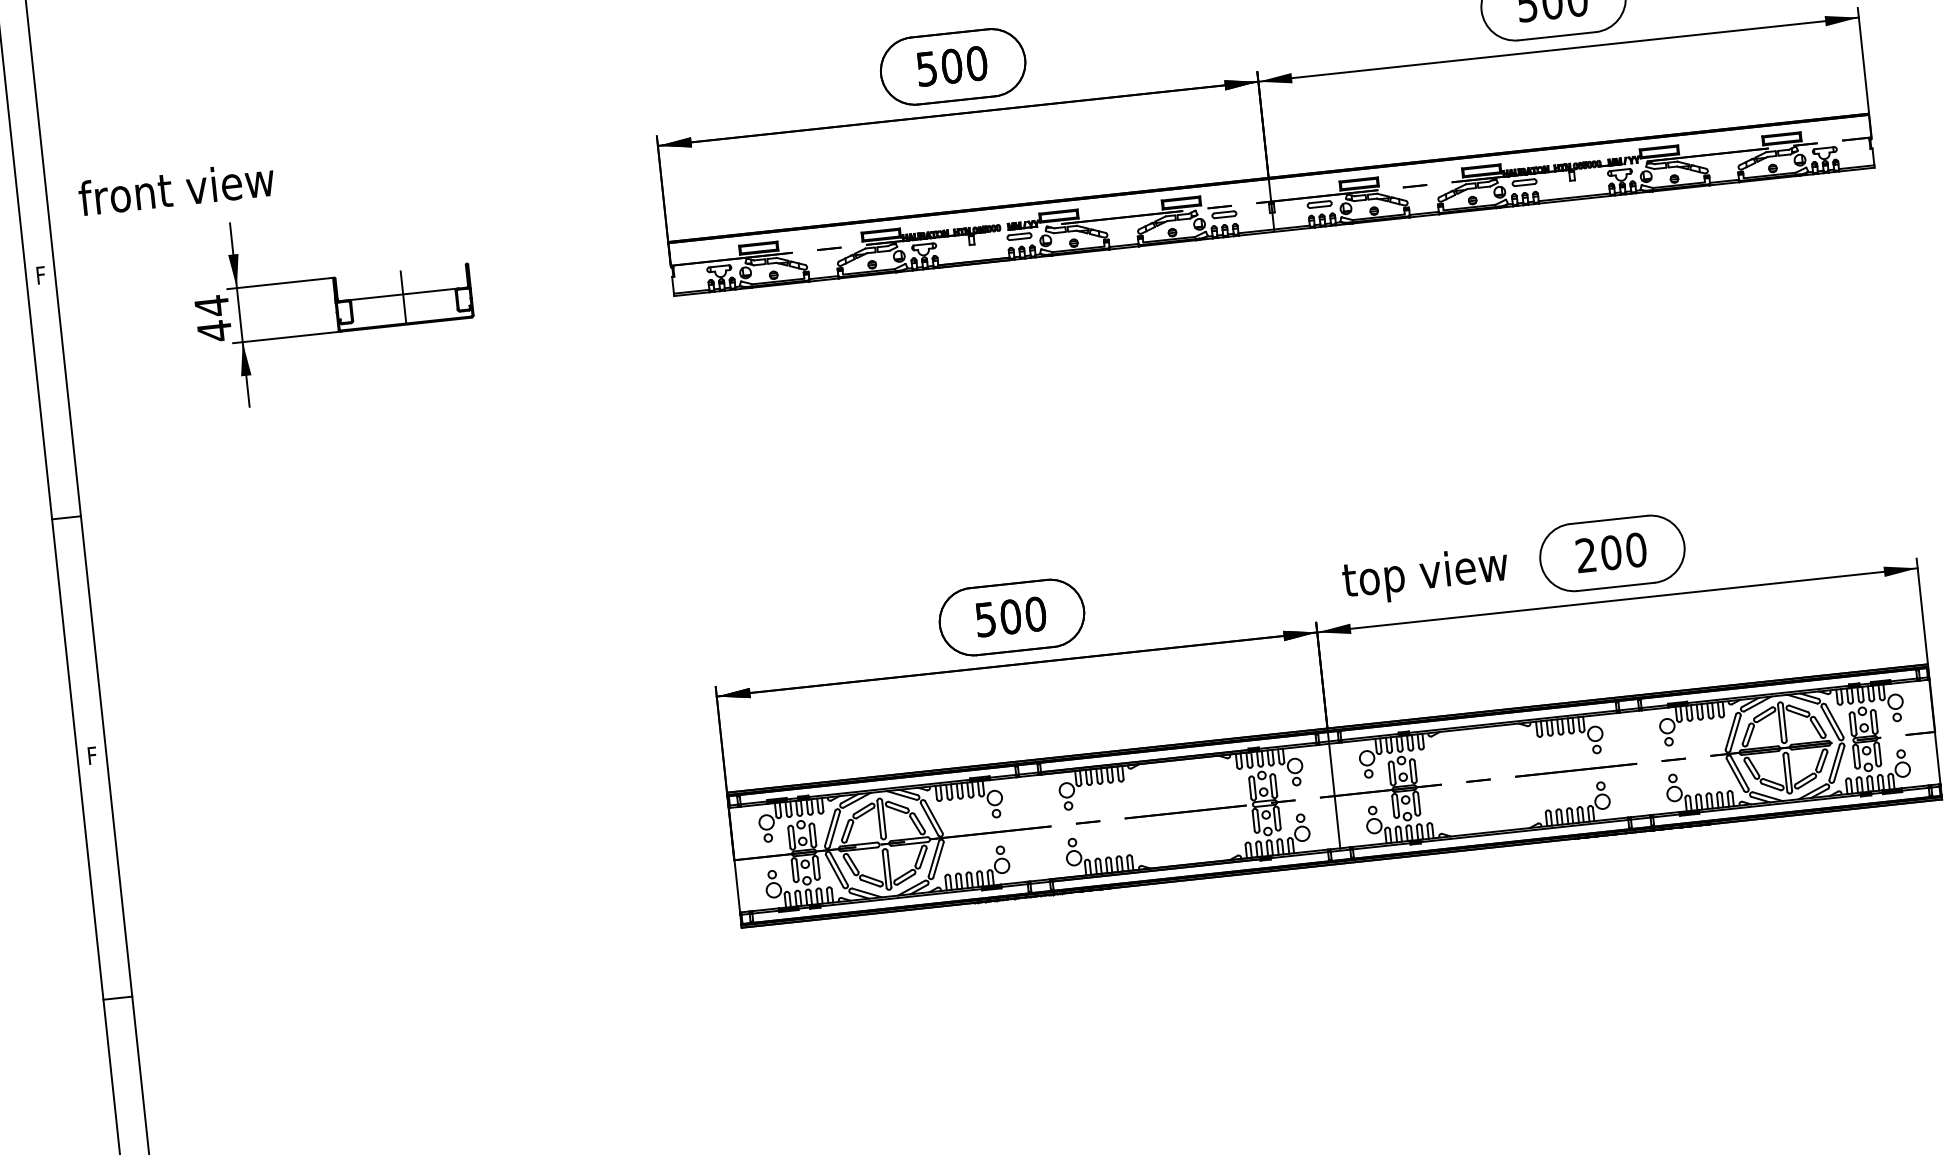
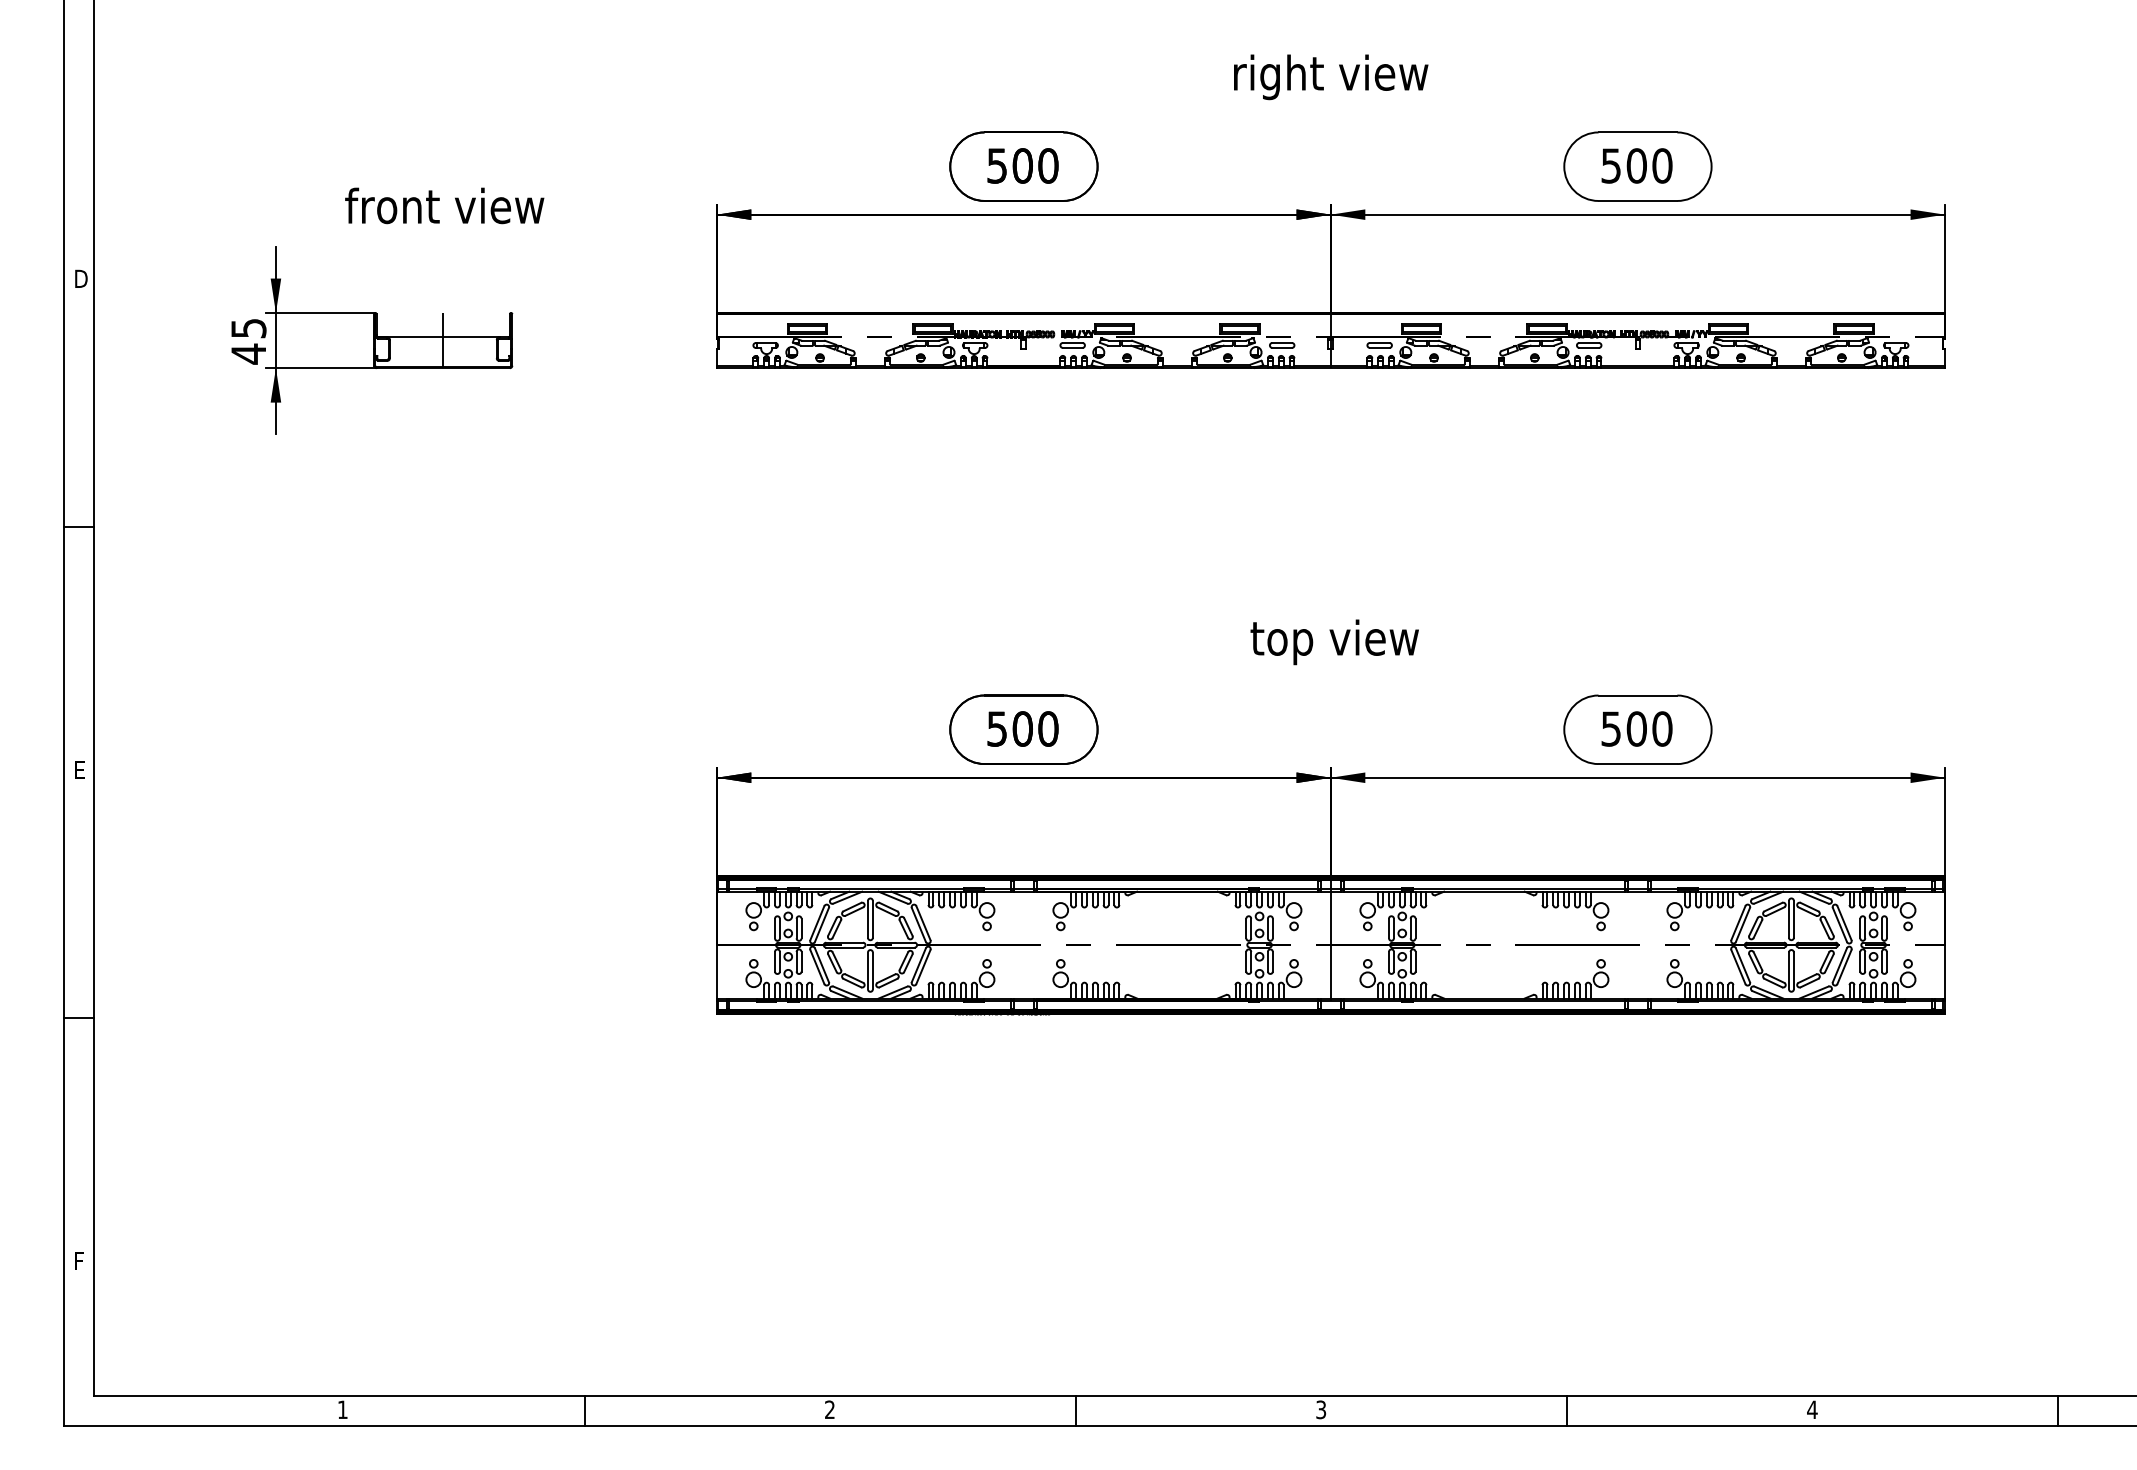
text: (176, 188) -> (444, 205), moved
text: (43, 274) -> (81, 278), F -> D
text: (211, 306) -> (248, 328), 44 -> 45
text: (1585, 555) -> (1610, 728), 200 -> 500
text: (1425, 576) -> (1334, 642), moved
text: (93, 755) -> (80, 769), F -> E

